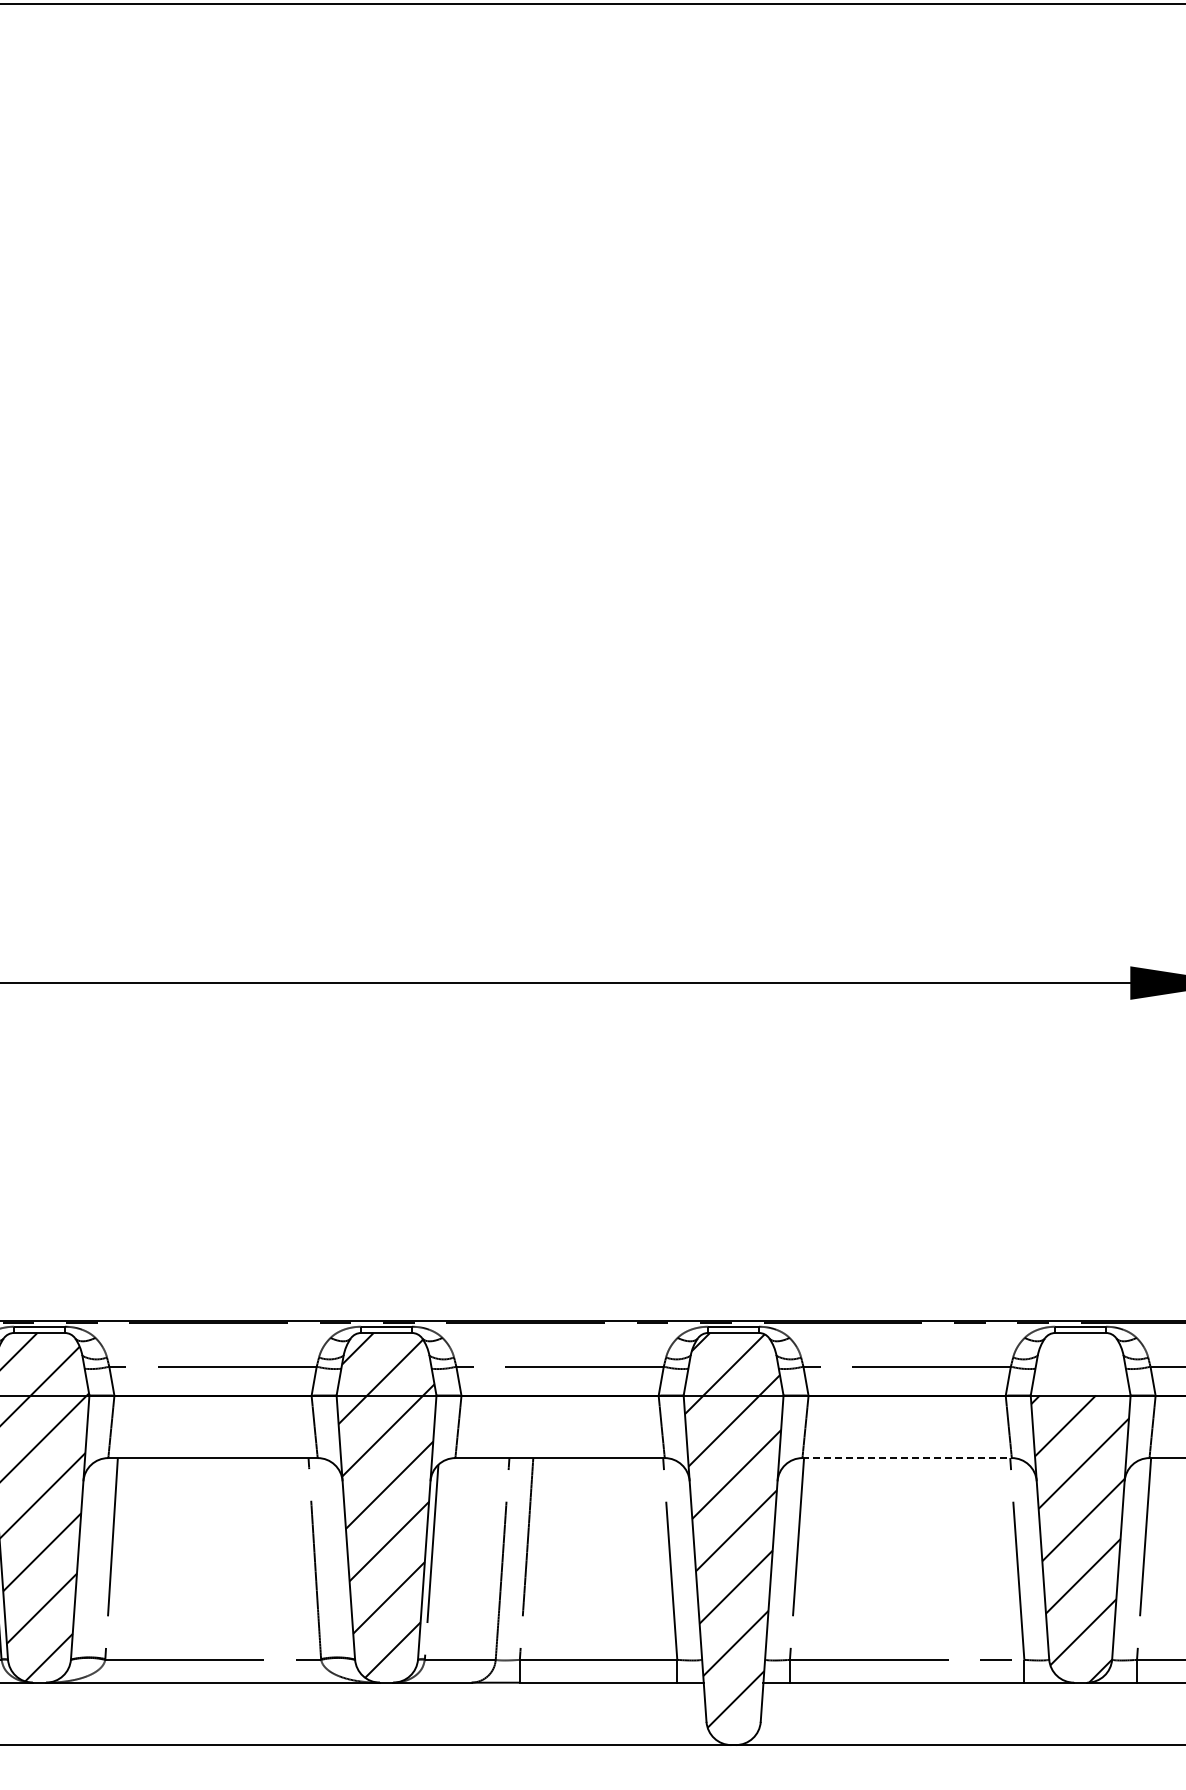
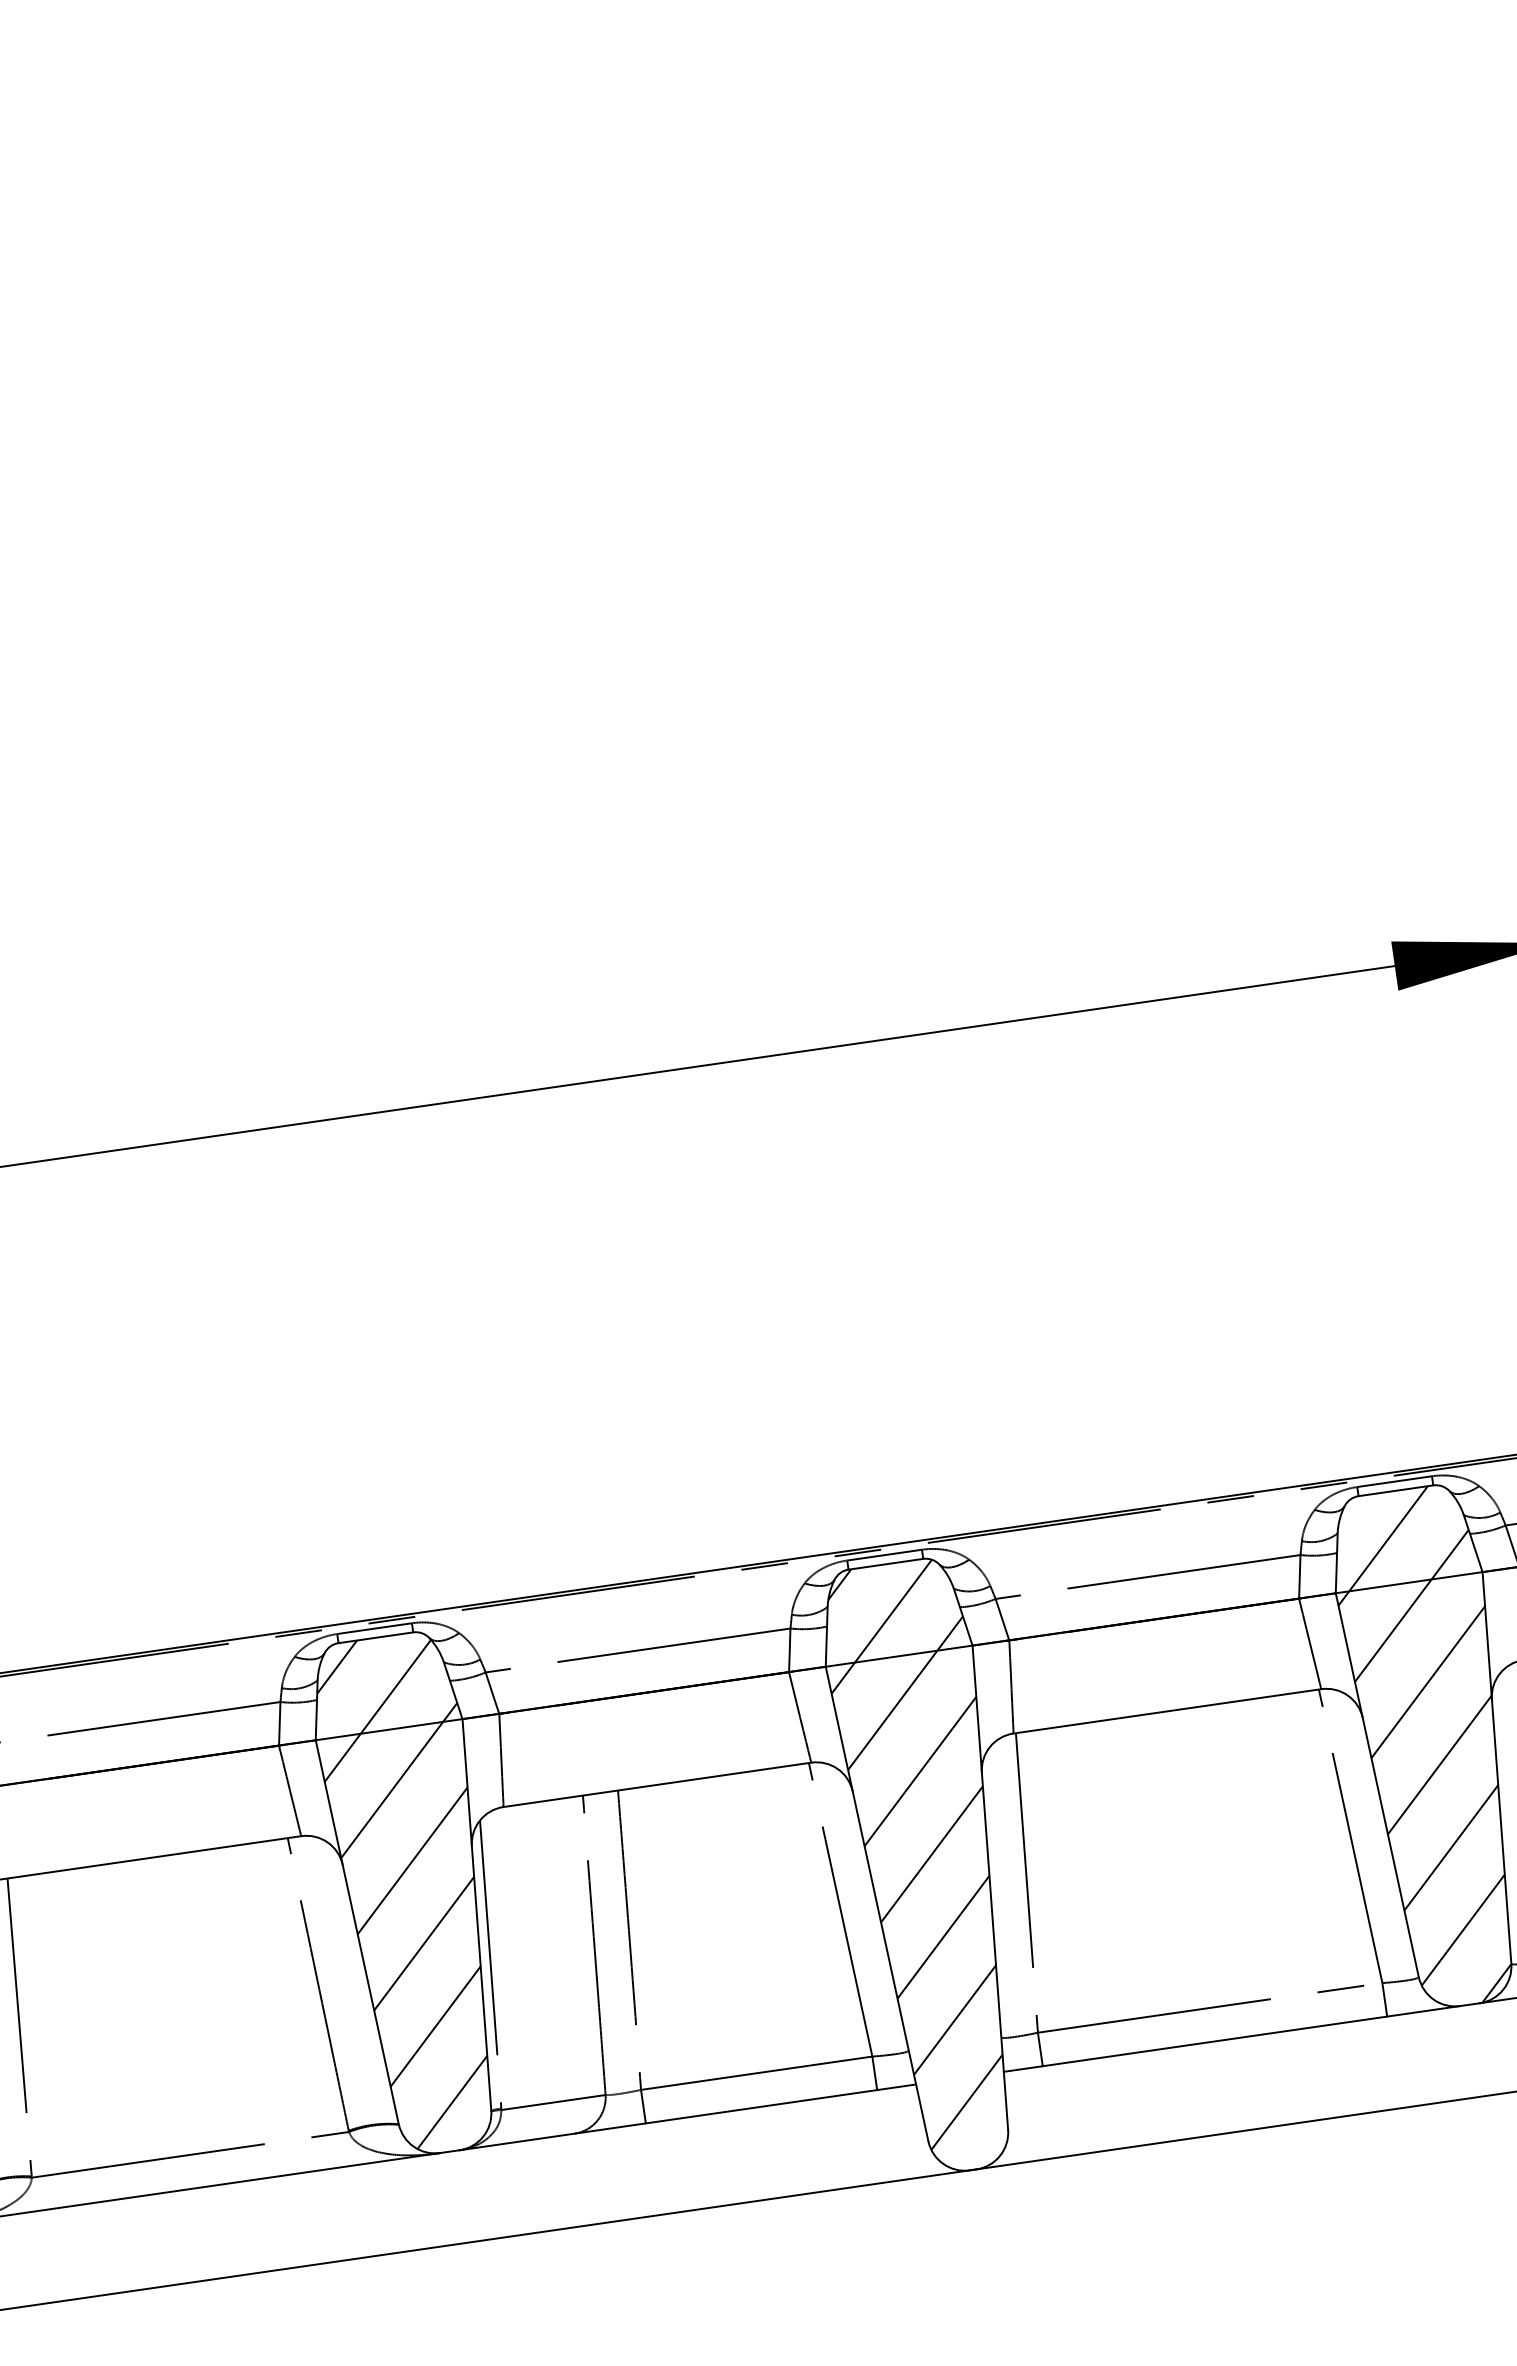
hatch: (1082, 1363) -> (1405, 1535), added
line: (907, 1458) -> (1168, 1711), dashed -> solid

